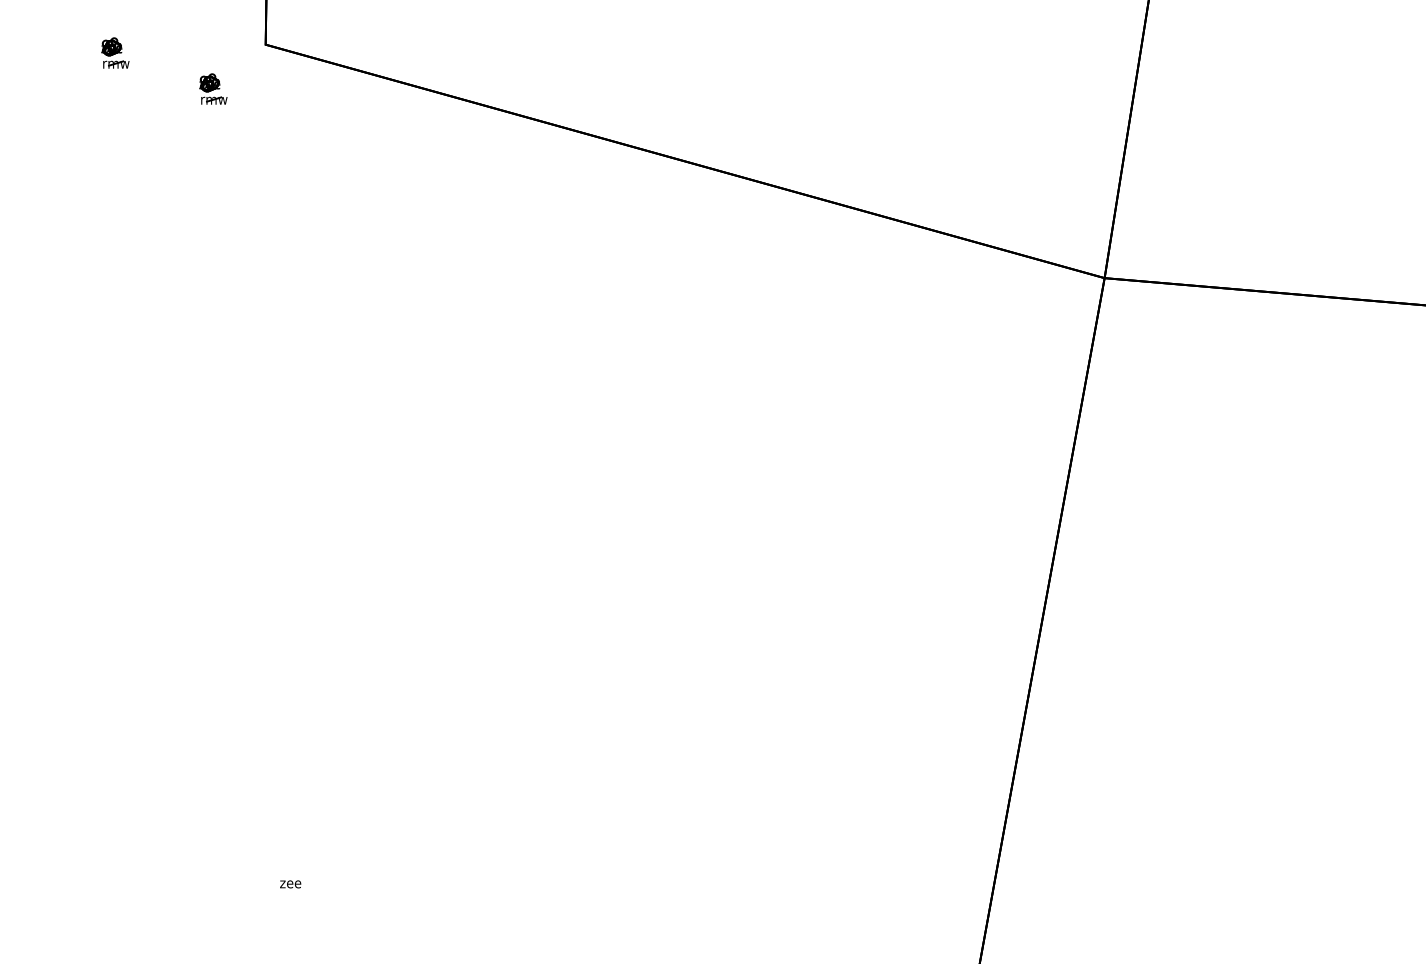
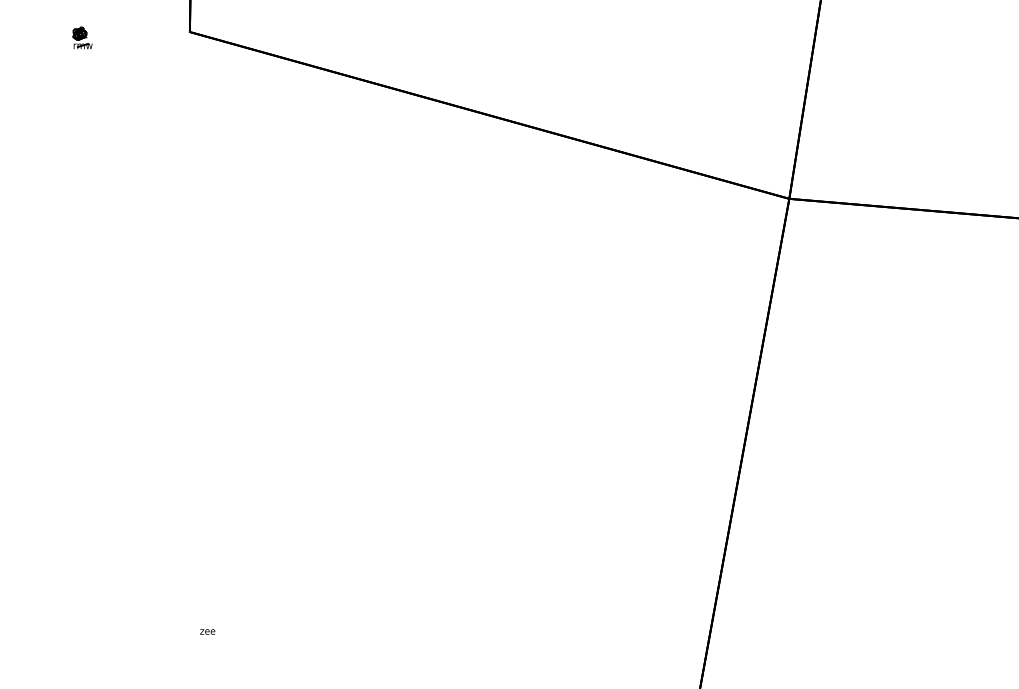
part: (213, 88) -> (152, 63), removed

